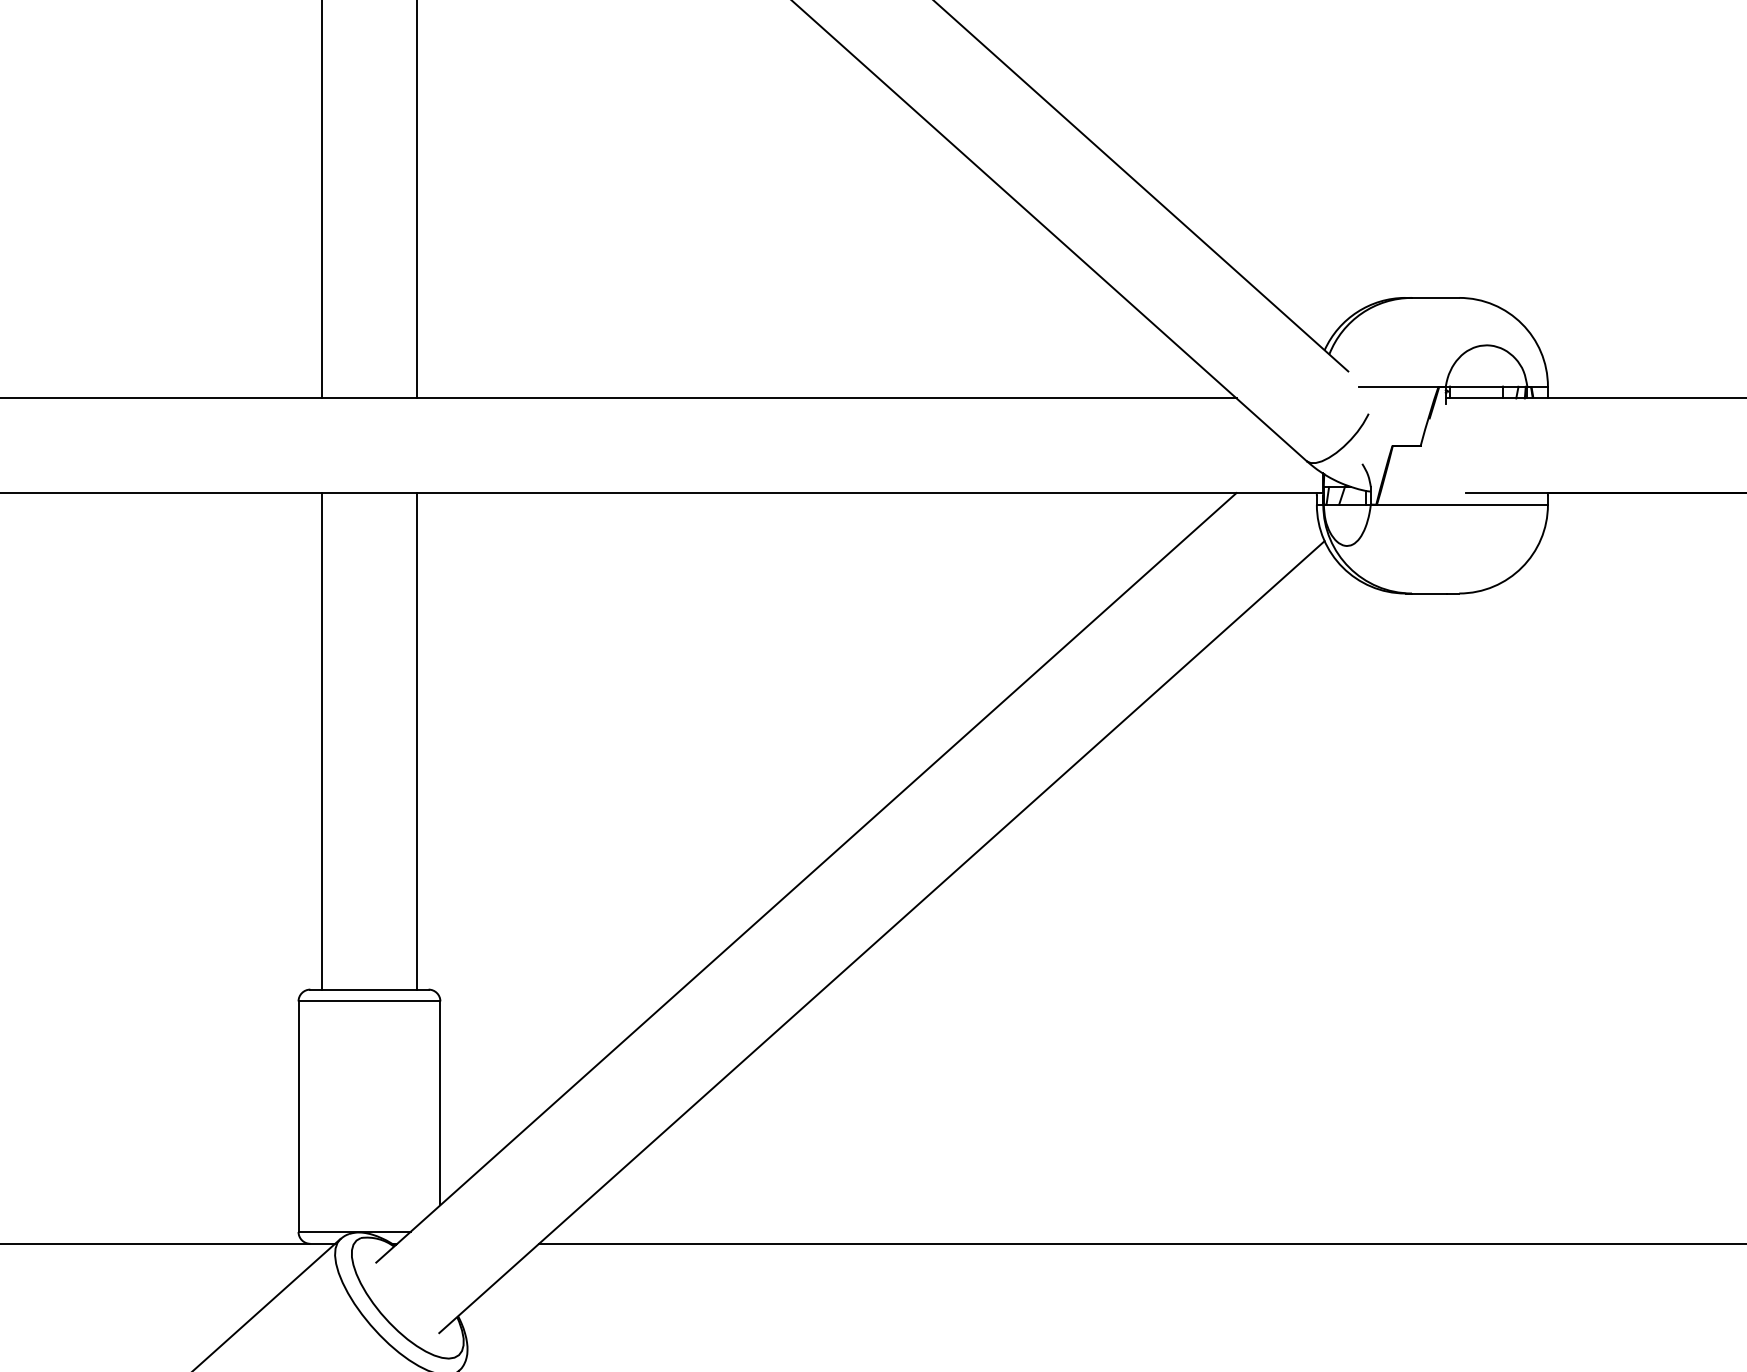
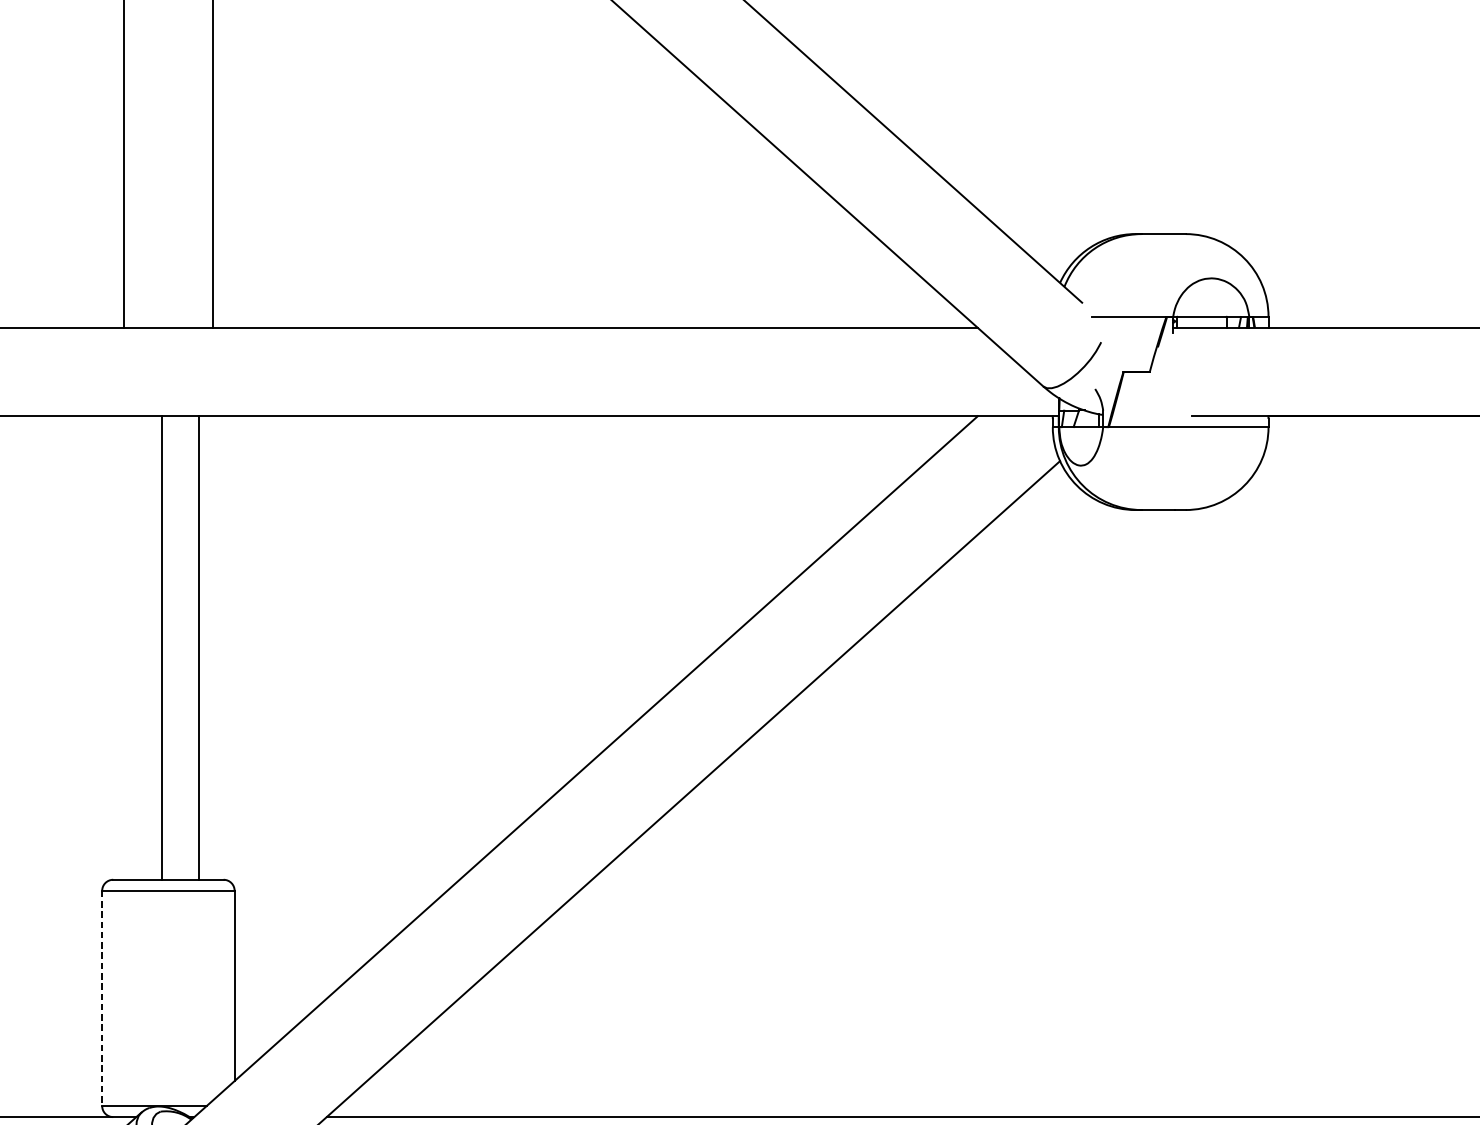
line: (322, 741) -> (199, 648), moved
line: (416, 741) -> (161, 648), moved
line: (298, 1117) -> (102, 999), solid -> dashed

